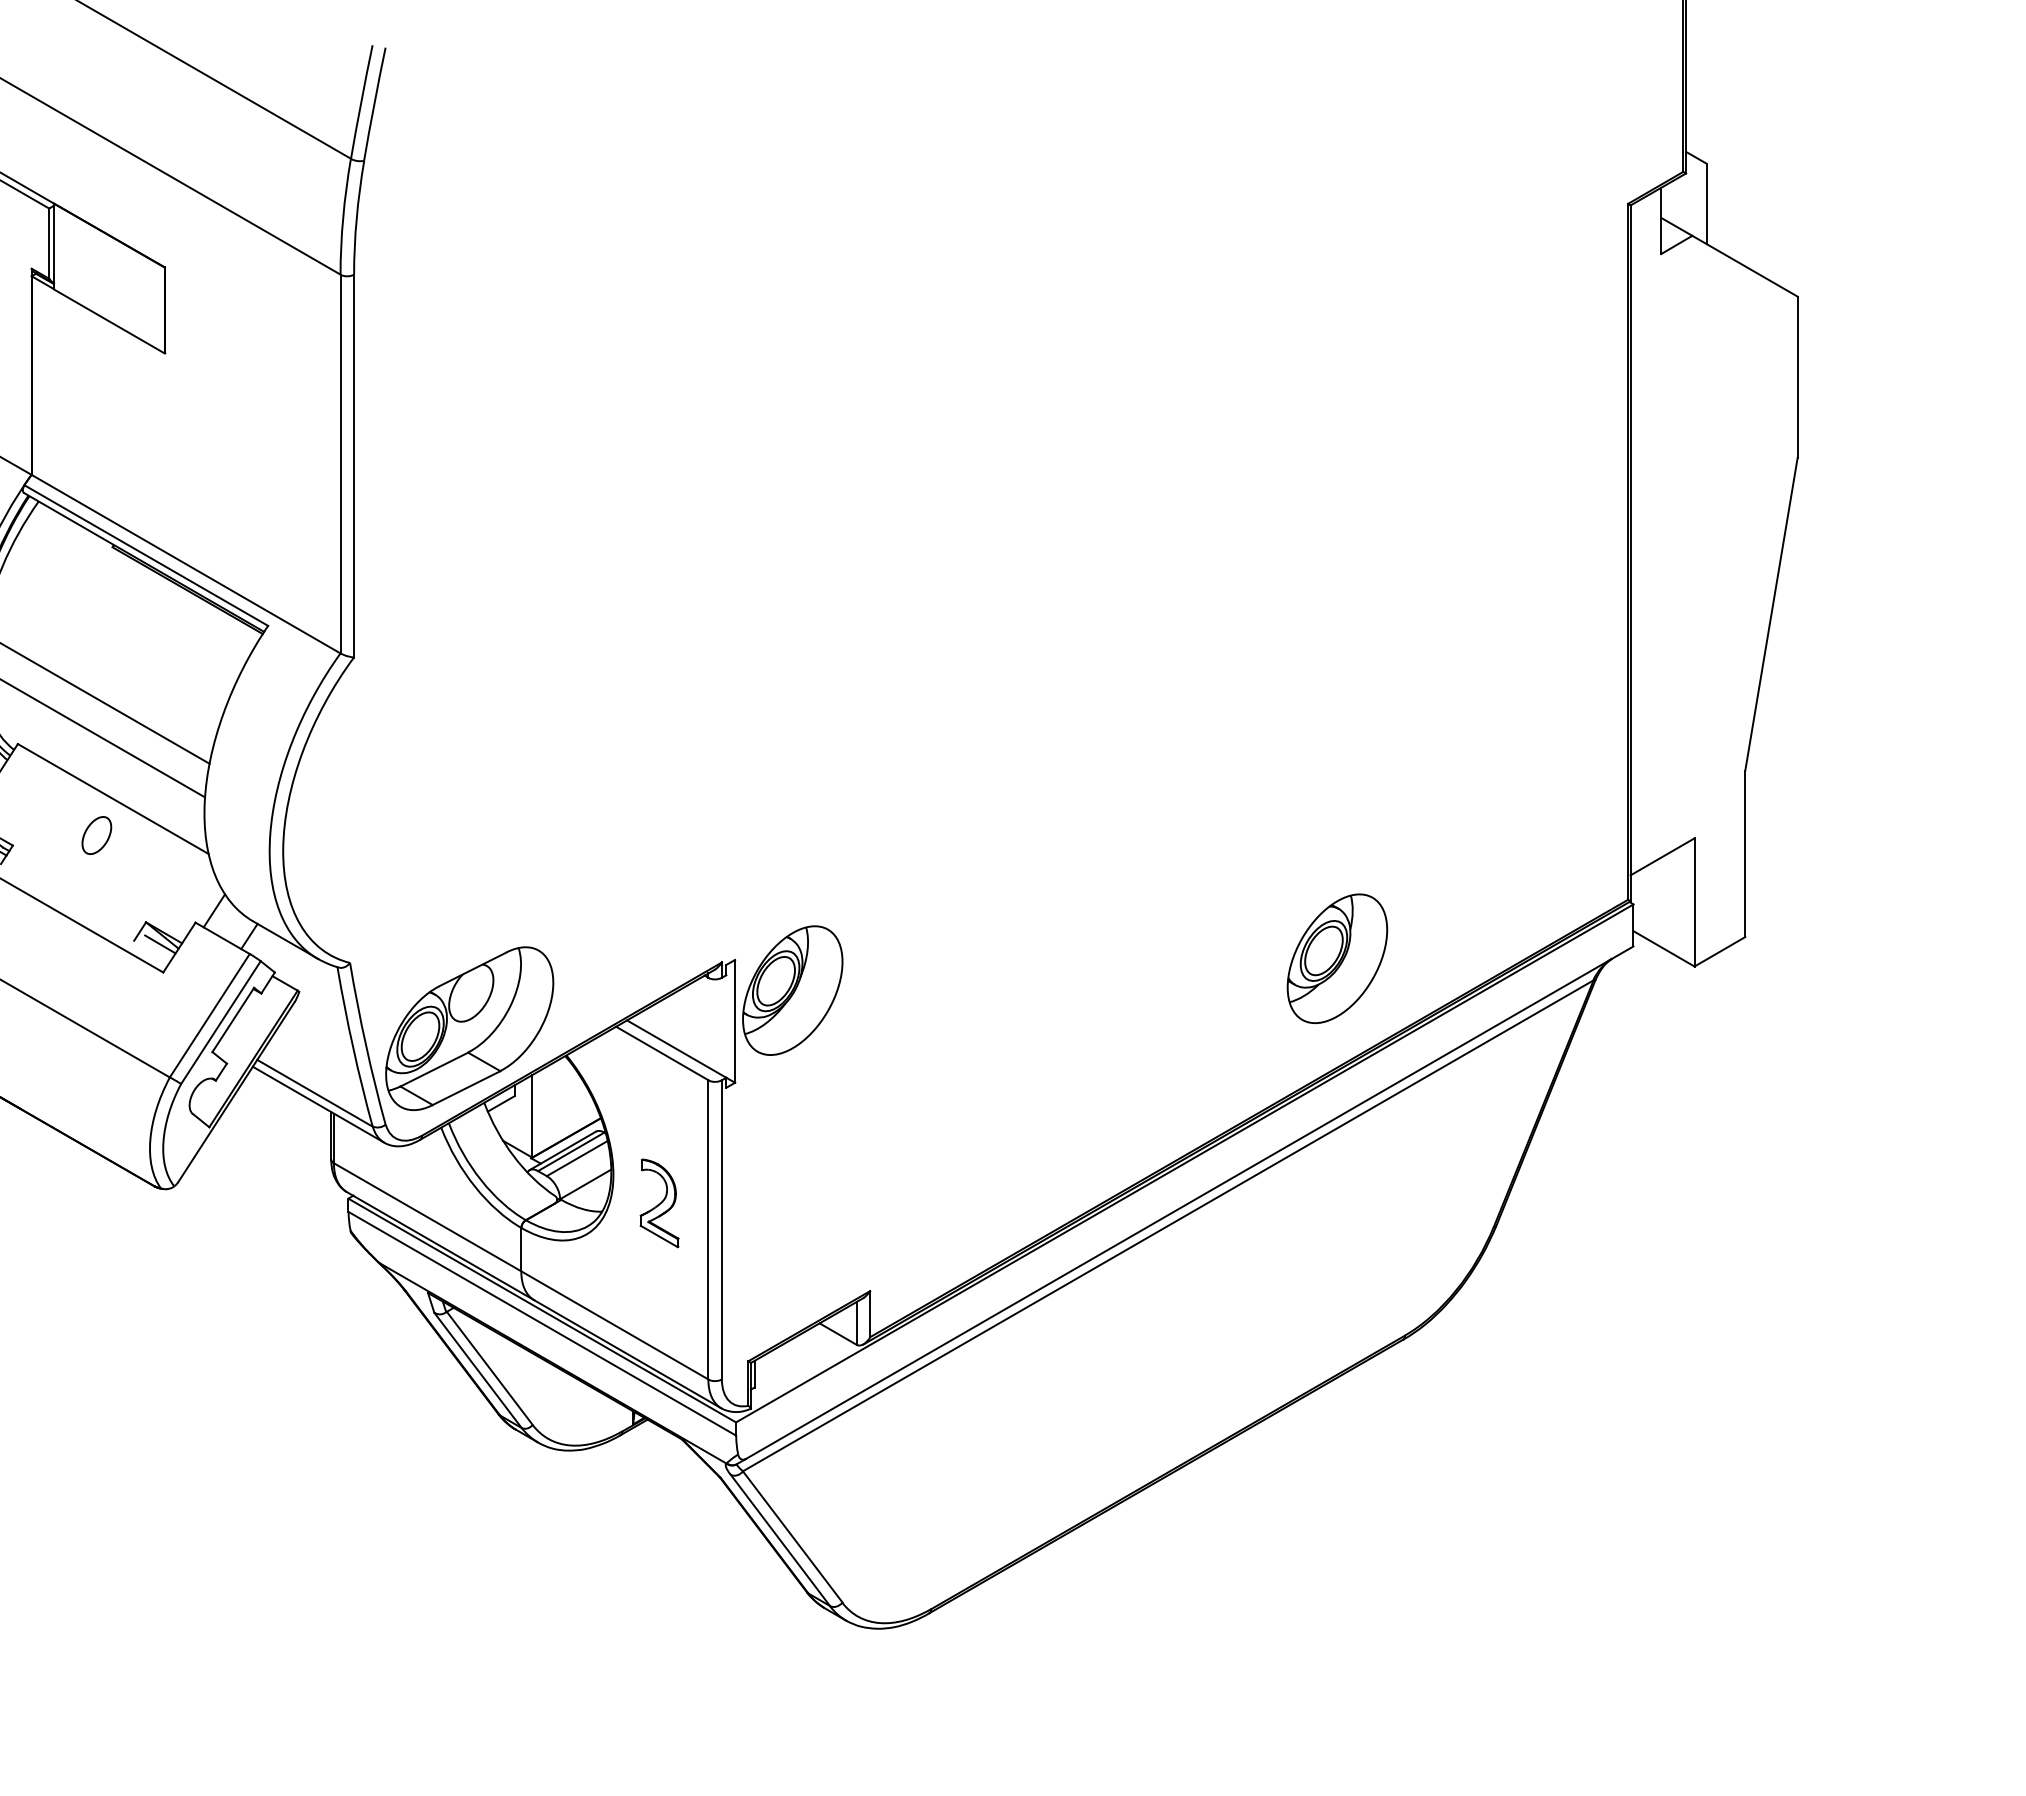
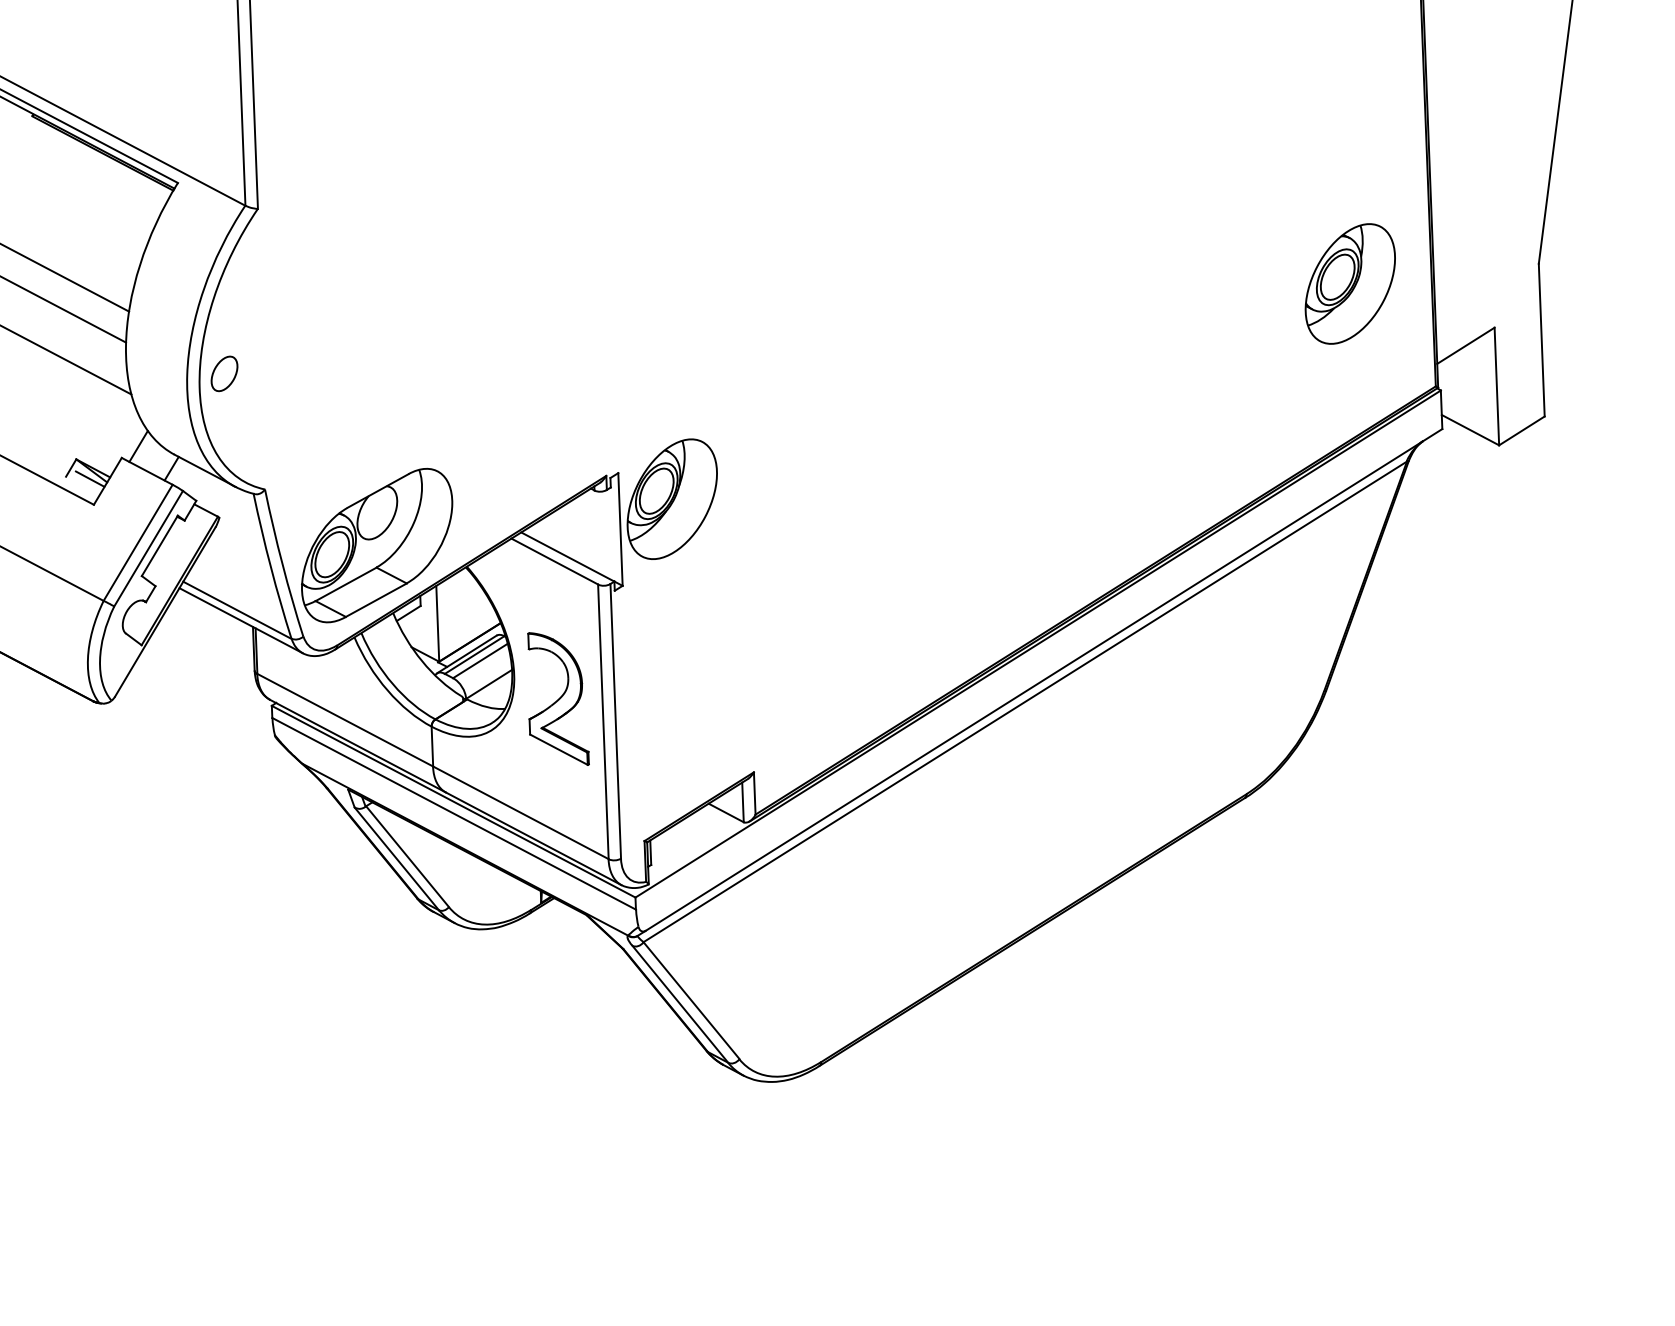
part: (96, 835) -> (224, 373), moved
part: (1337, 958) -> (1350, 283), moved
part: (659, 1203) -> (557, 699), size x1.67

